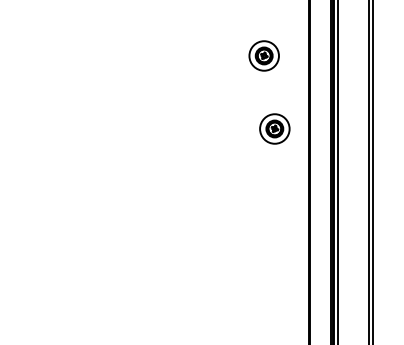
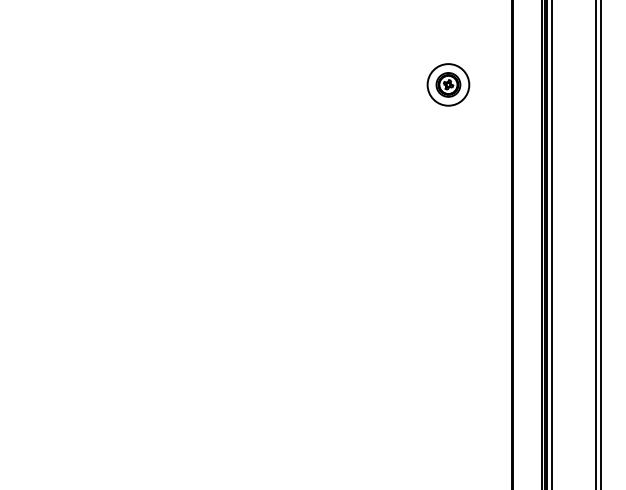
part: (274, 128) -> (463, 187), removed

